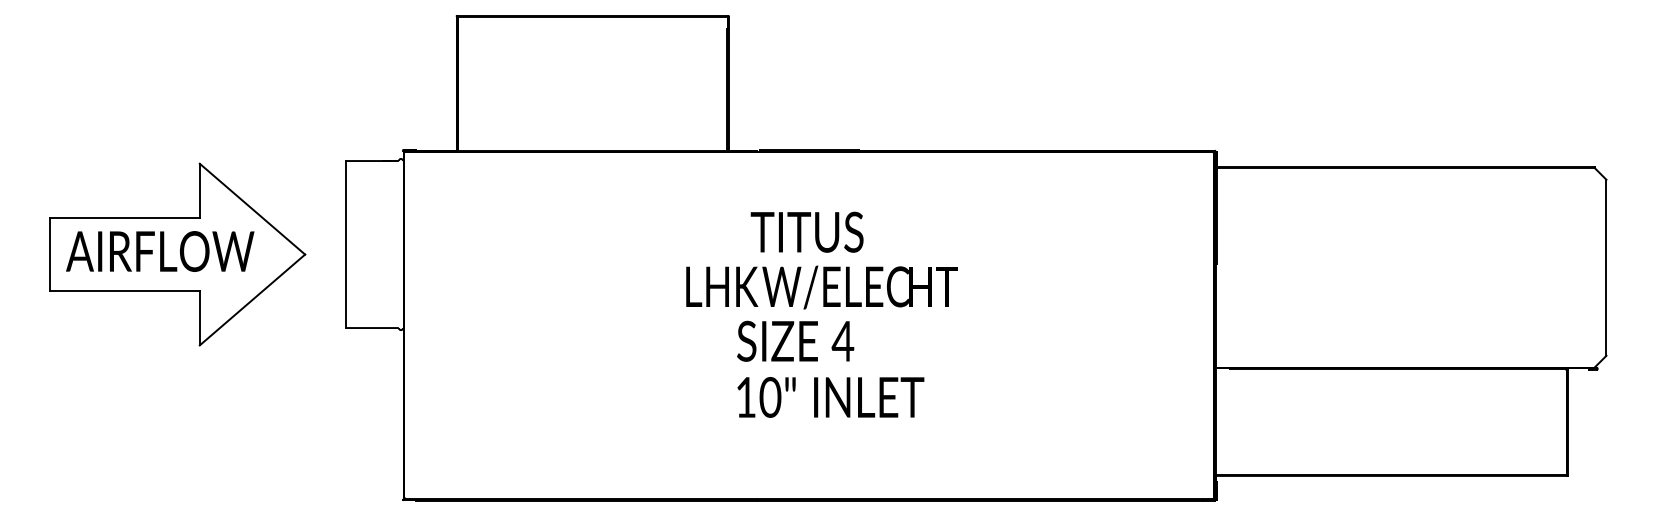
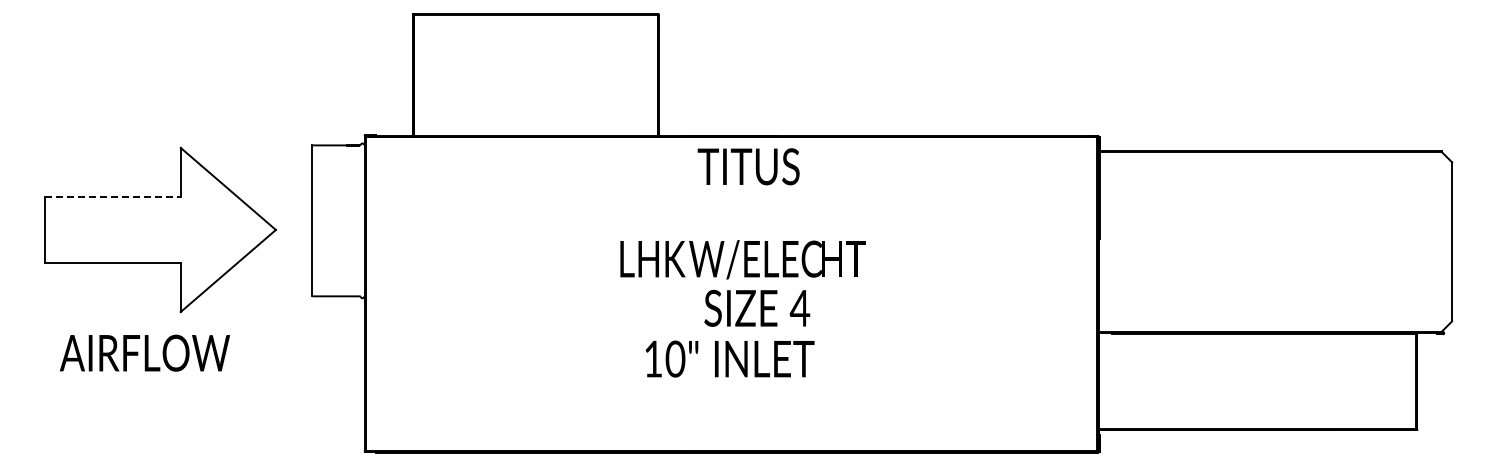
line: (124, 217) -> (112, 196), solid -> dashed
text: (806, 231) -> (748, 166), moved
text: (159, 250) -> (144, 352), moved
text: (795, 340) -> (757, 307), moved
text: (830, 396) -> (729, 358), moved

